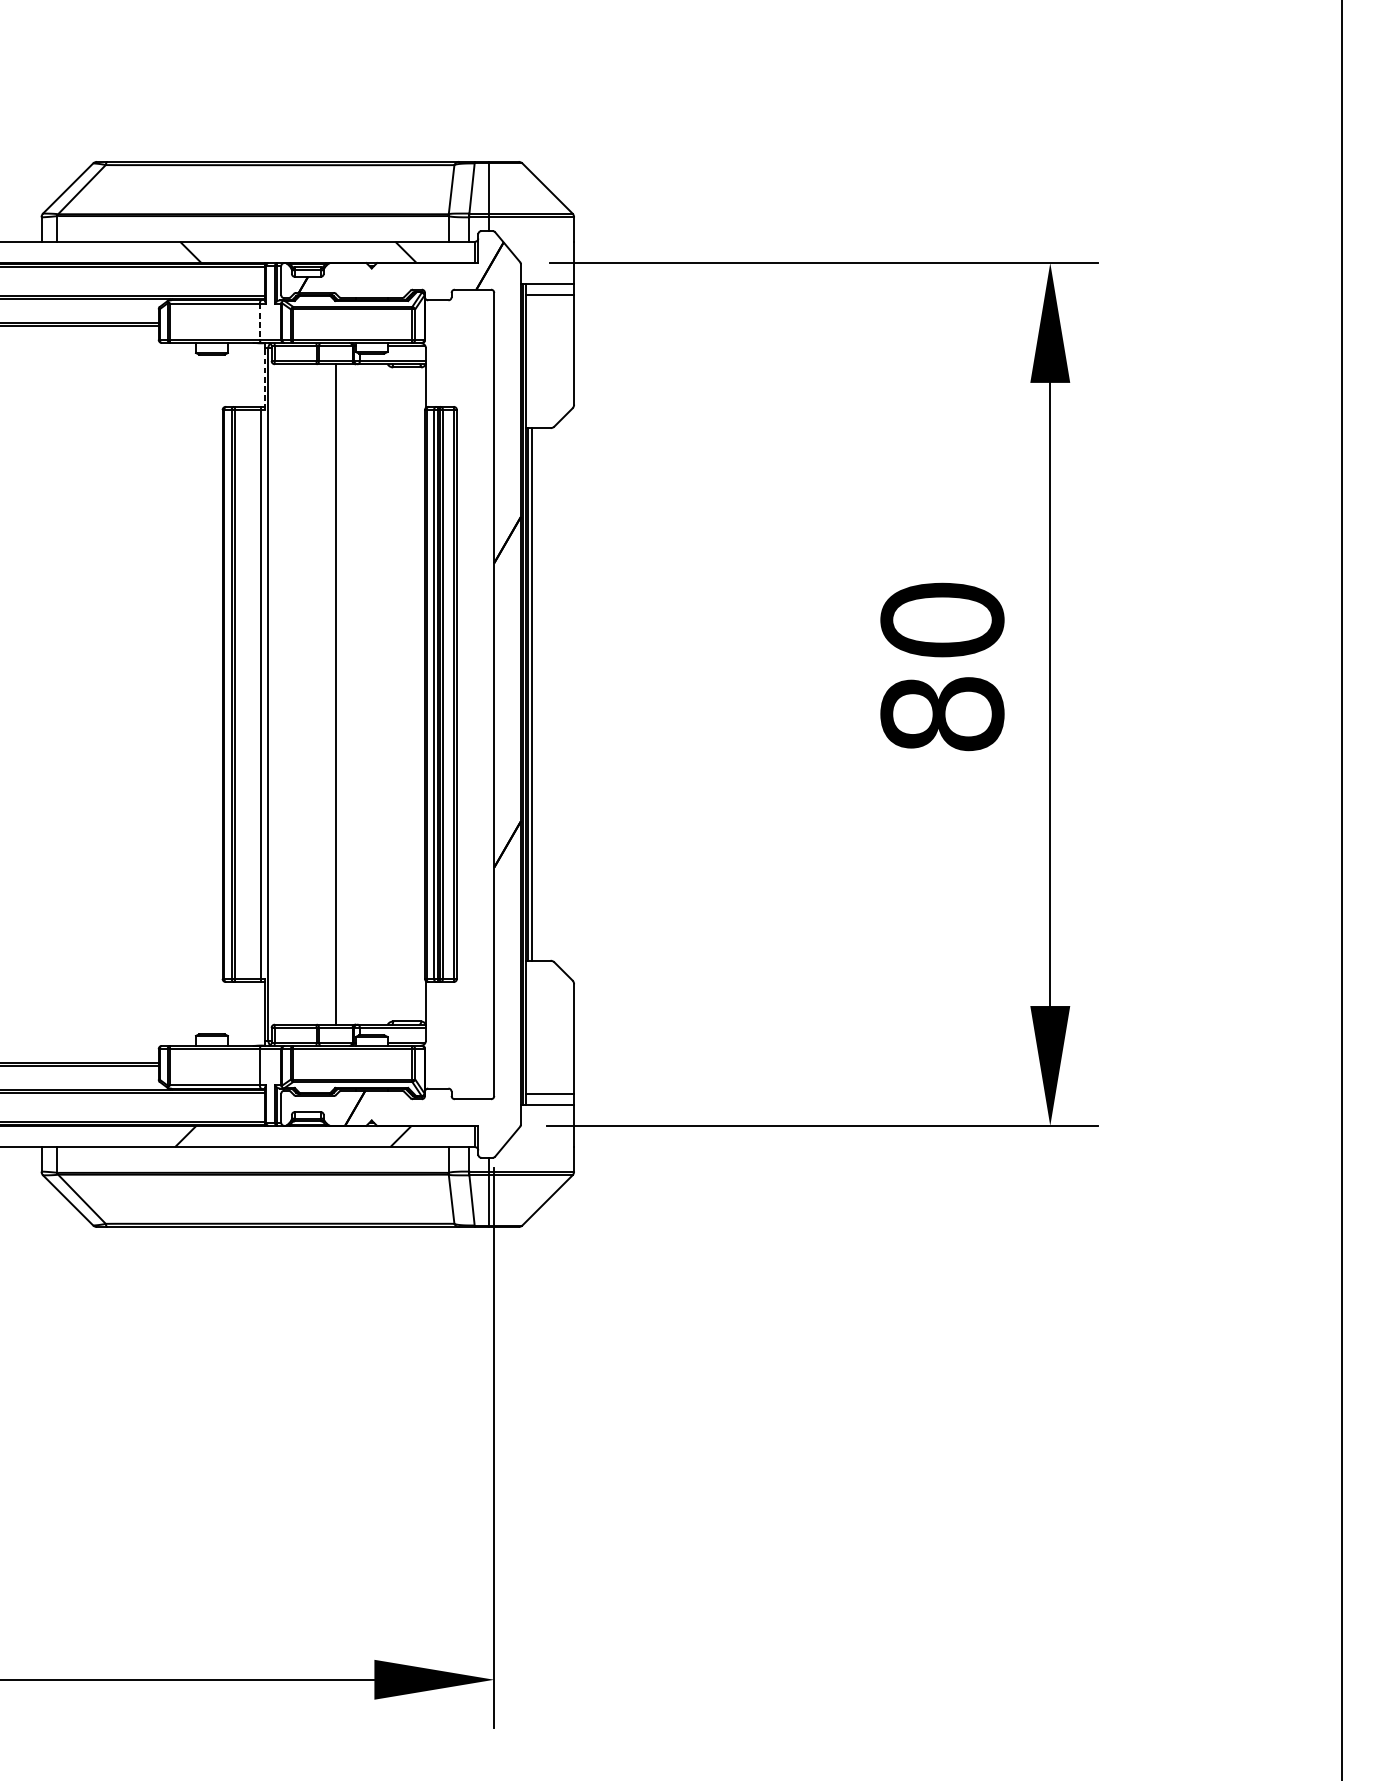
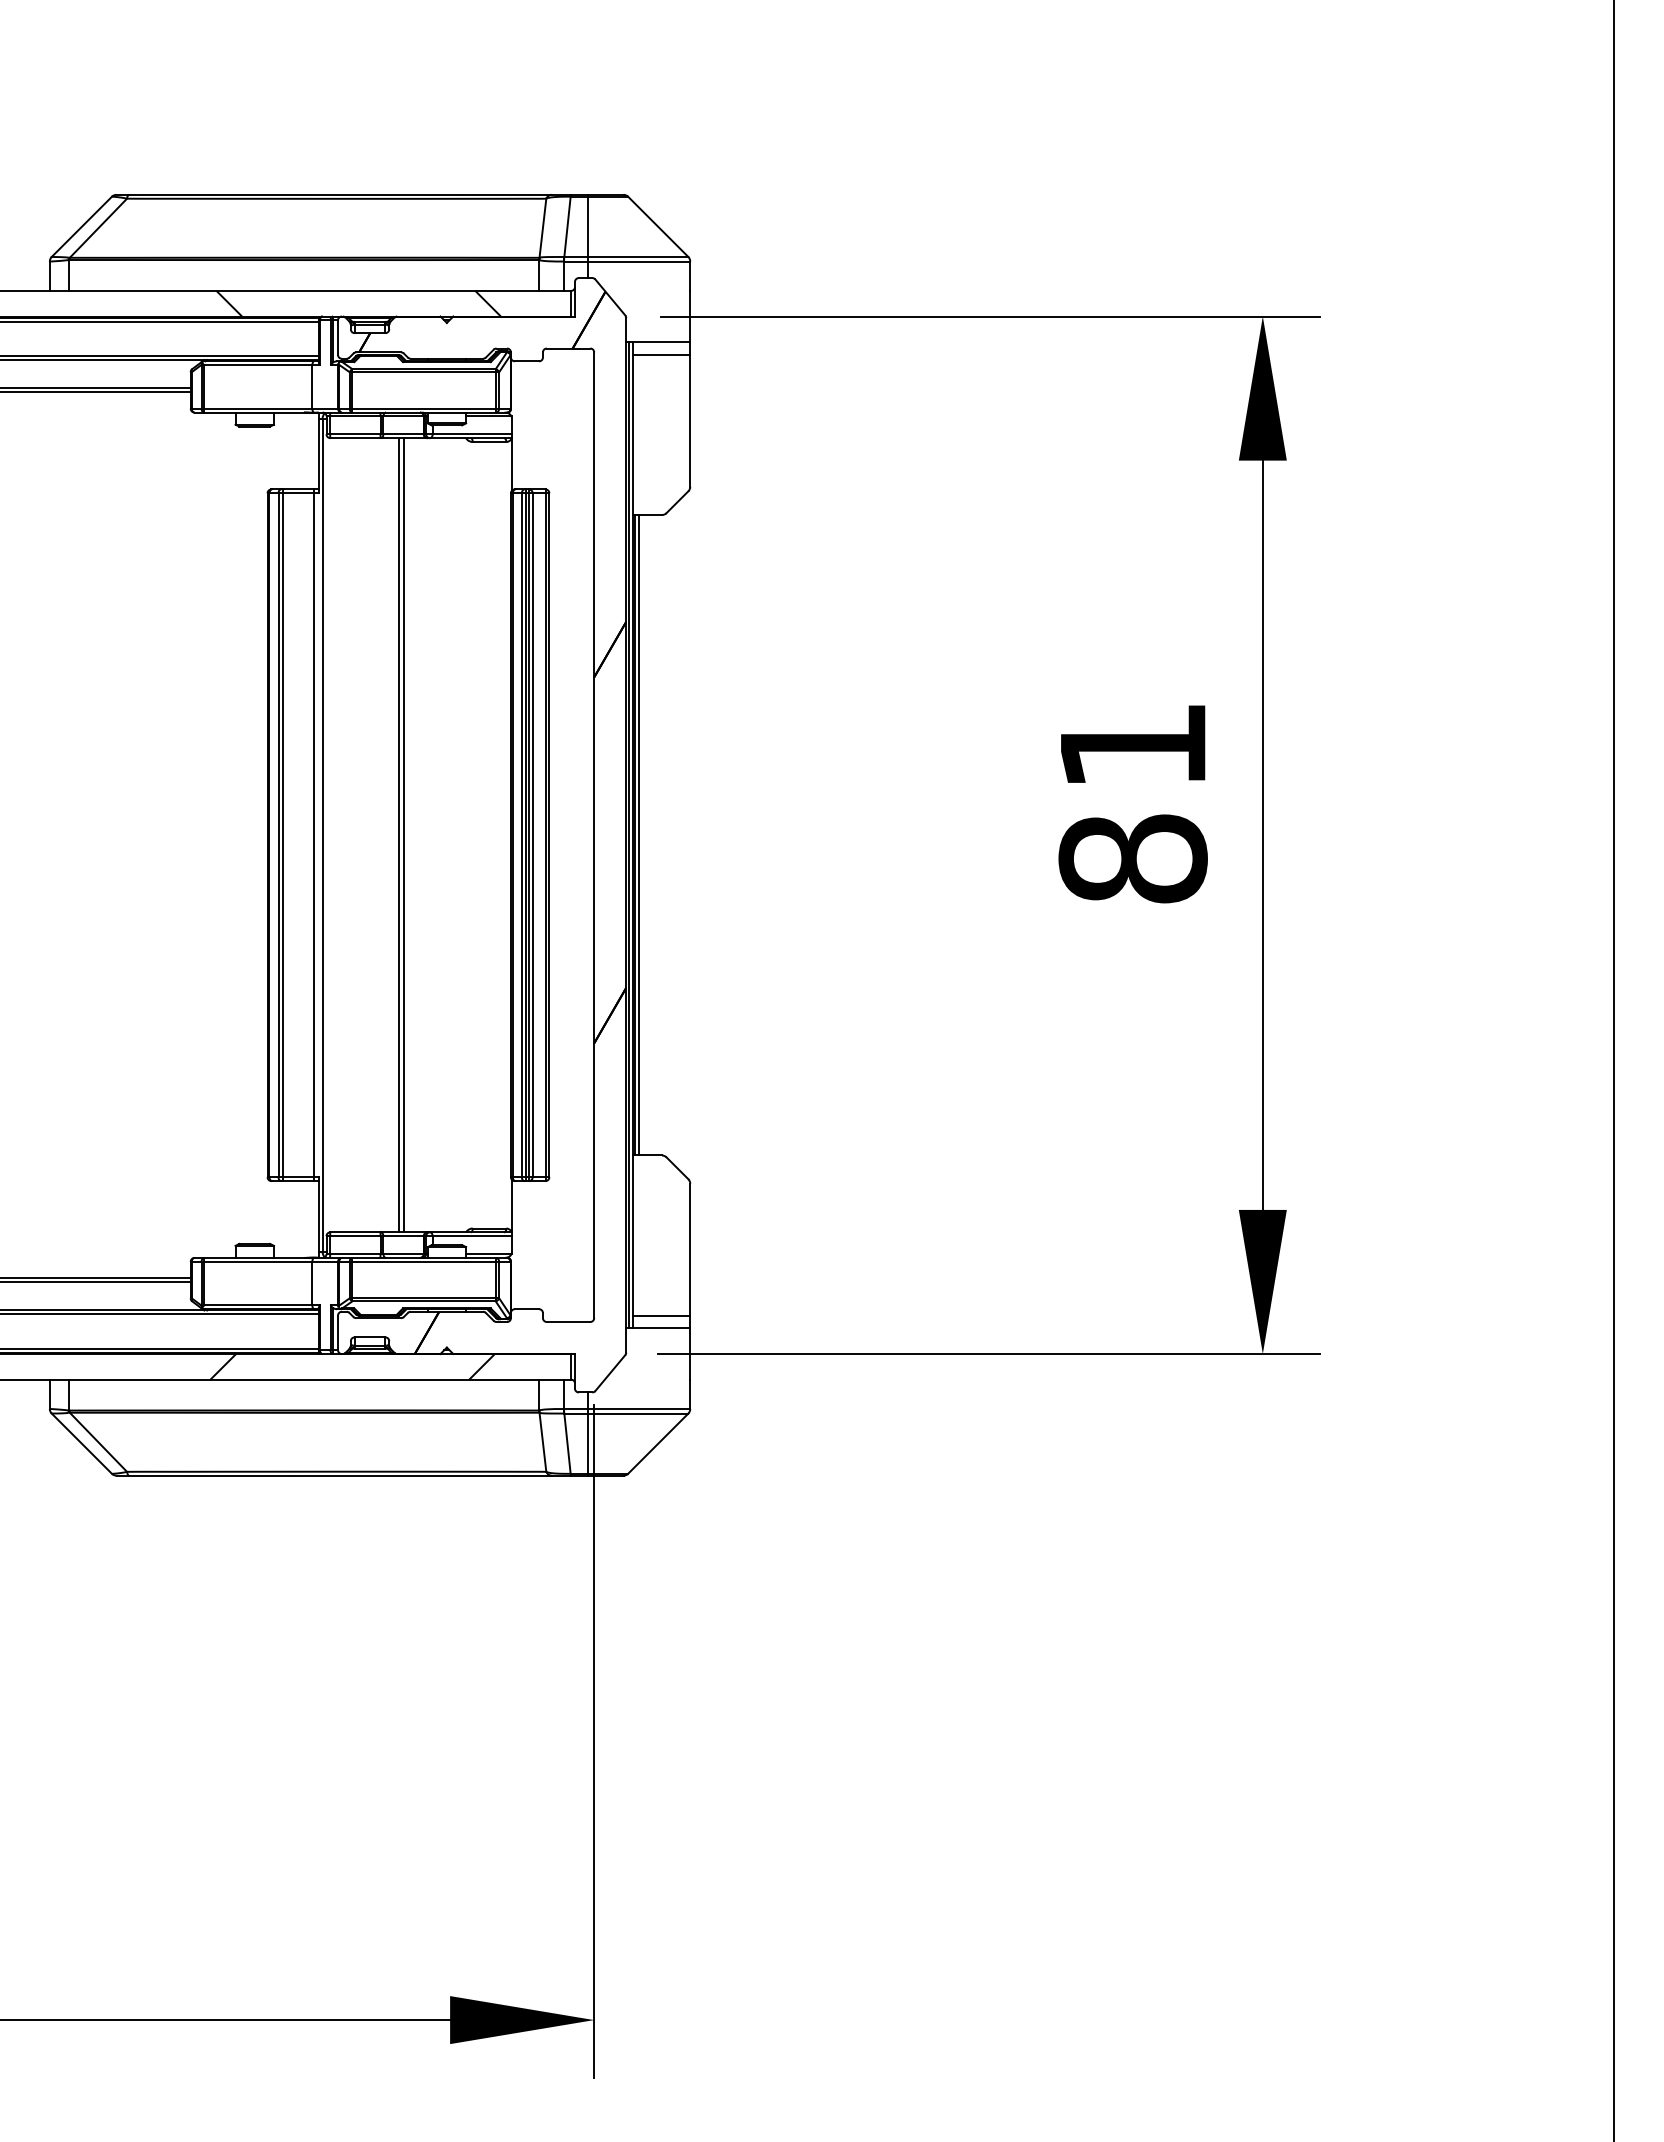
line: (259, 321) -> (312, 386), dashed -> solid
line: (264, 378) -> (318, 455), dashed -> solid
text: (941, 619) -> (1132, 745), 80 -> 81
line: (332, 694) -> (399, 835), added

